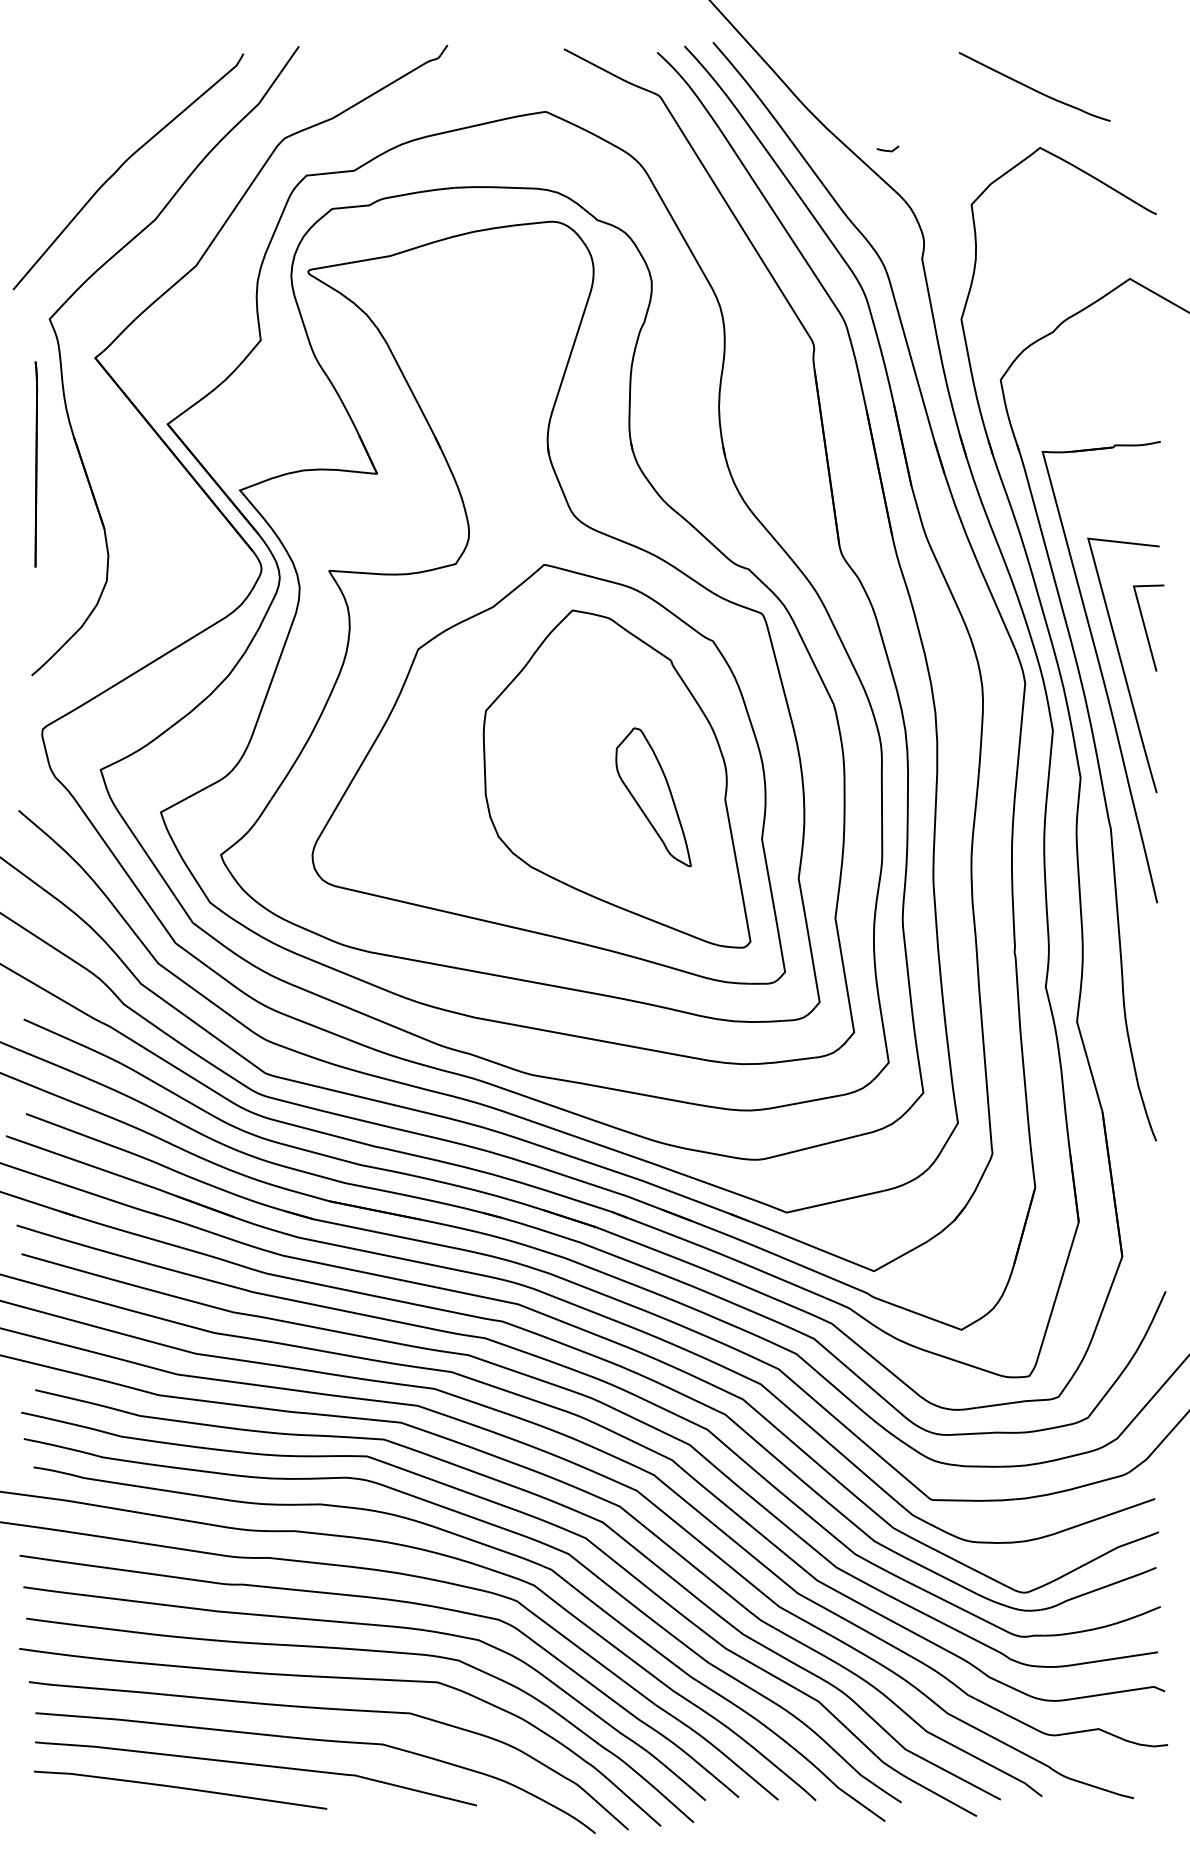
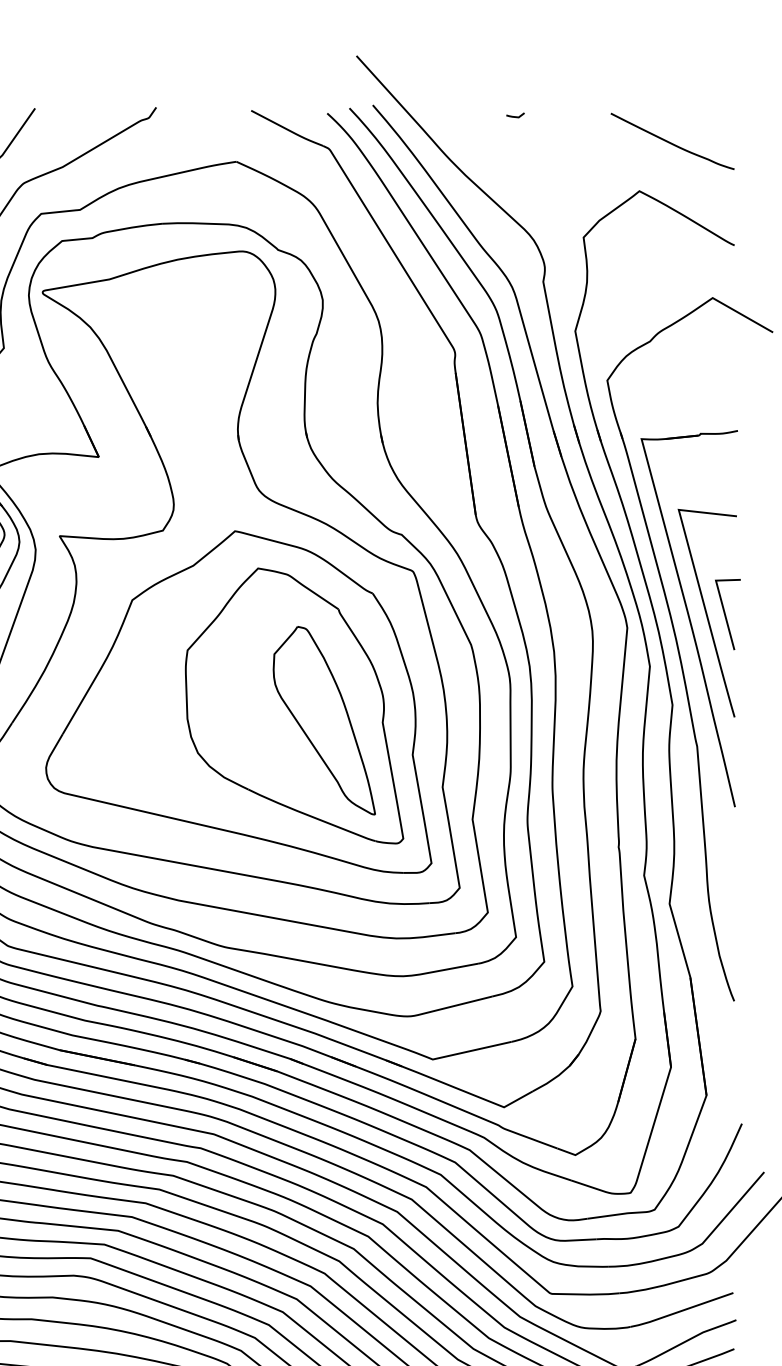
curve: (1033, 88) -> (671, 142), moved
line: (887, 150) -> (515, 116), moved
line: (1146, 629) -> (726, 615), moved
part: (653, 797) -> (324, 720), size x1.67

